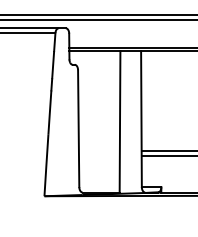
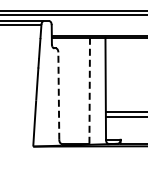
line: (119, 121) -> (89, 90), solid -> dashed
line: (78, 129) -> (58, 96), solid -> dashed

